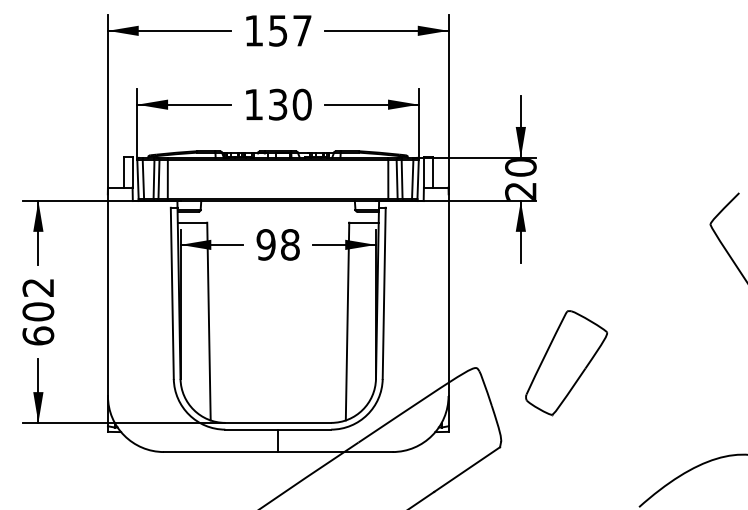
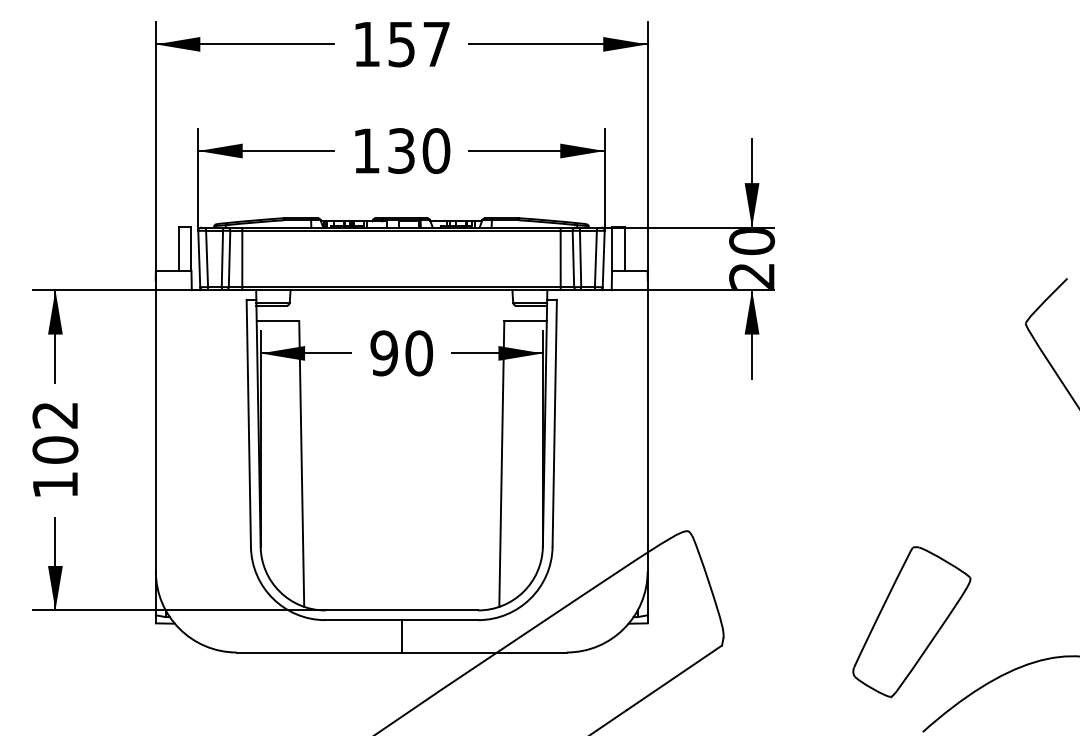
text: (289, 244) -> (417, 352), 98 -> 90
text: (38, 335) -> (55, 484), 602 -> 102
part: (566, 363) -> (911, 622), moved

